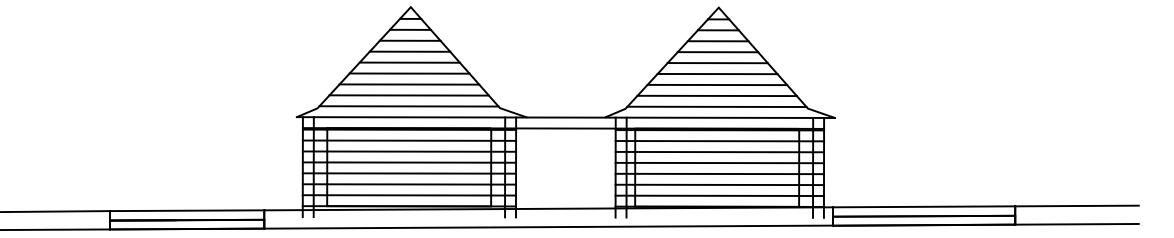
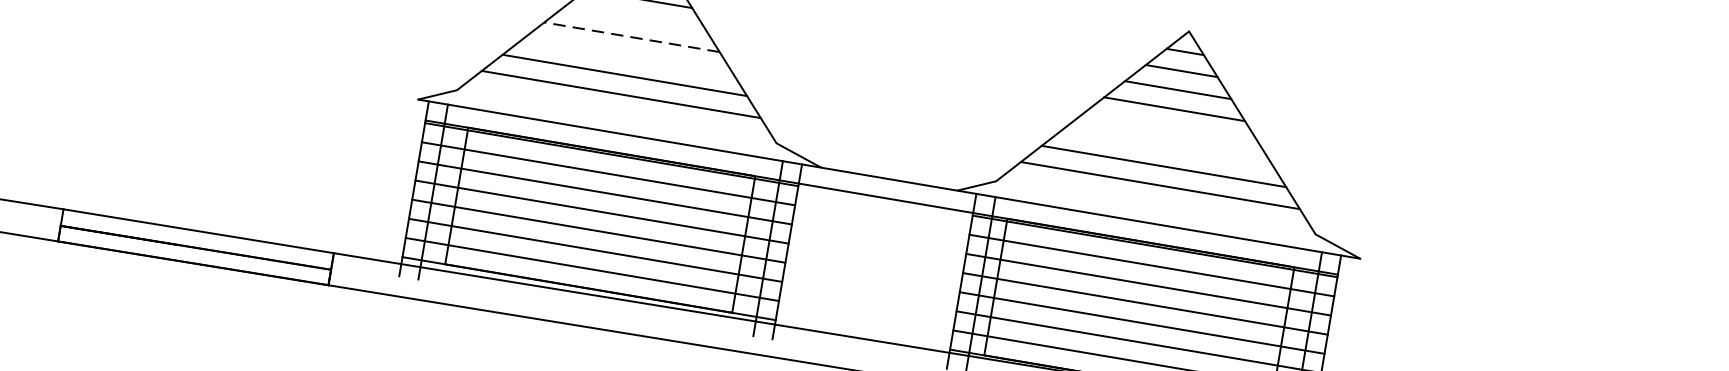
line: (409, 51) -> (634, 17), removed
line: (409, 62) -> (631, 36), solid -> dashed
line: (717, 63) -> (1170, 128), removed
line: (409, 73) -> (628, 56), removed
line: (717, 73) -> (1167, 146), removed
line: (408, 106) -> (616, 113), removed
line: (716, 106) -> (1156, 203), removed

